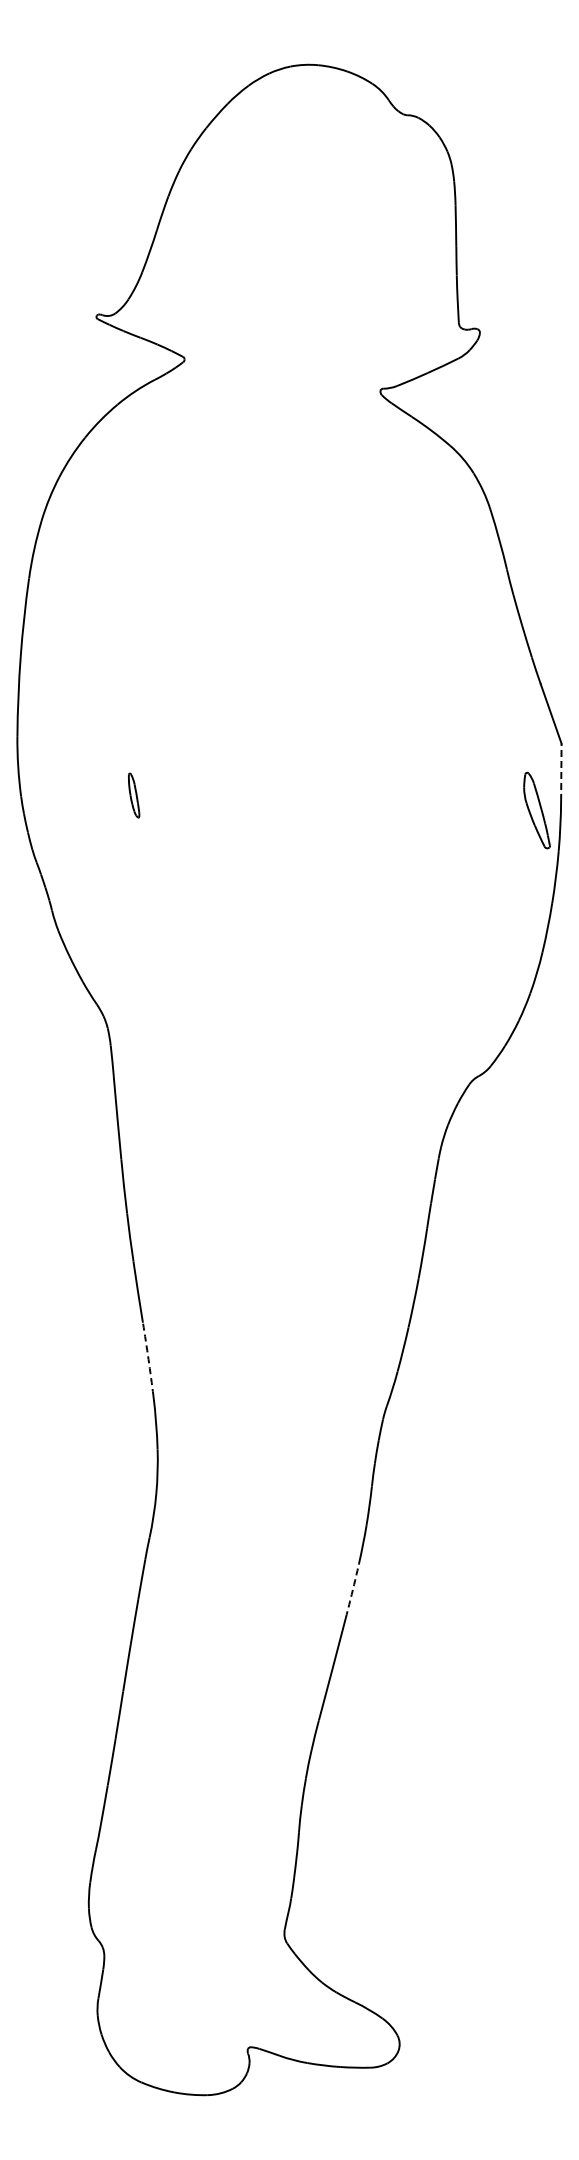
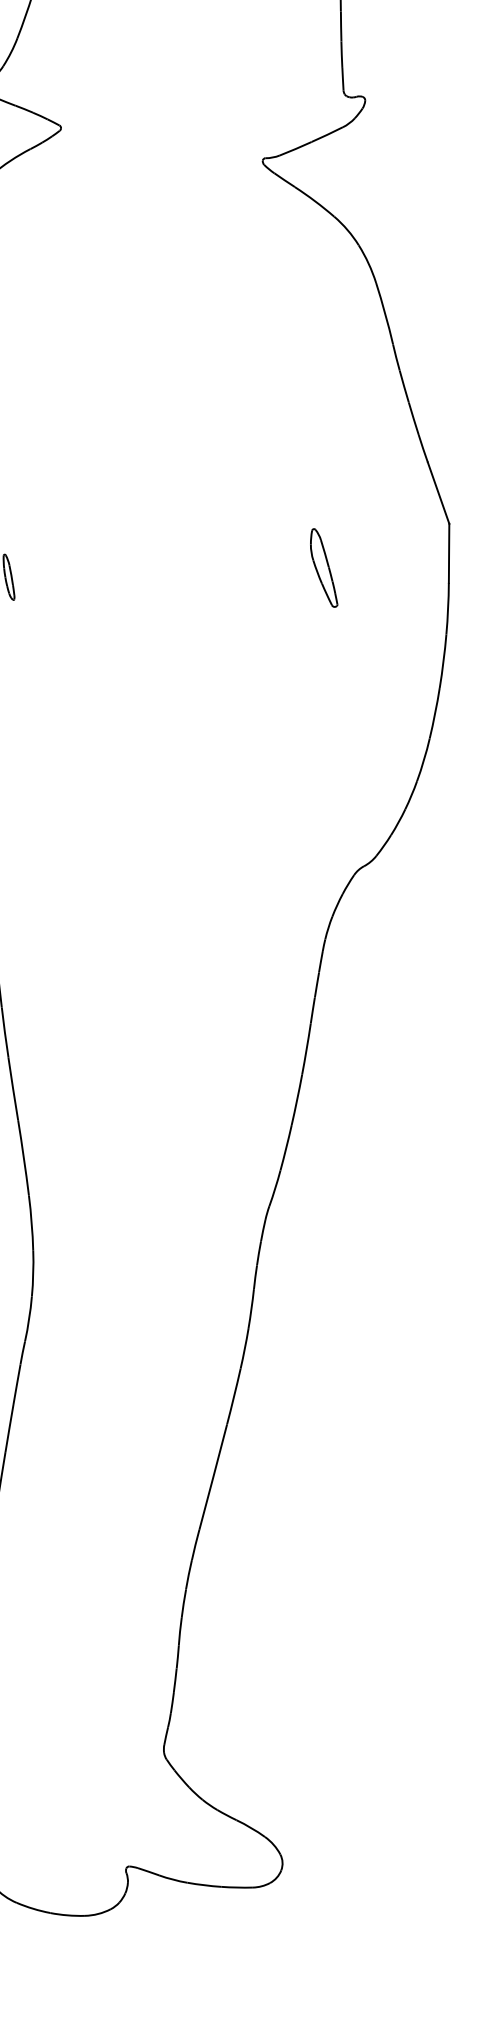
line: (561, 772) -> (449, 553), dashed -> solid
part: (536, 810) -> (323, 567), moved
arc: (148, 1359) -> (23, 1158), dashed -> solid
arc: (352, 1591) -> (233, 1397), dashed -> solid

